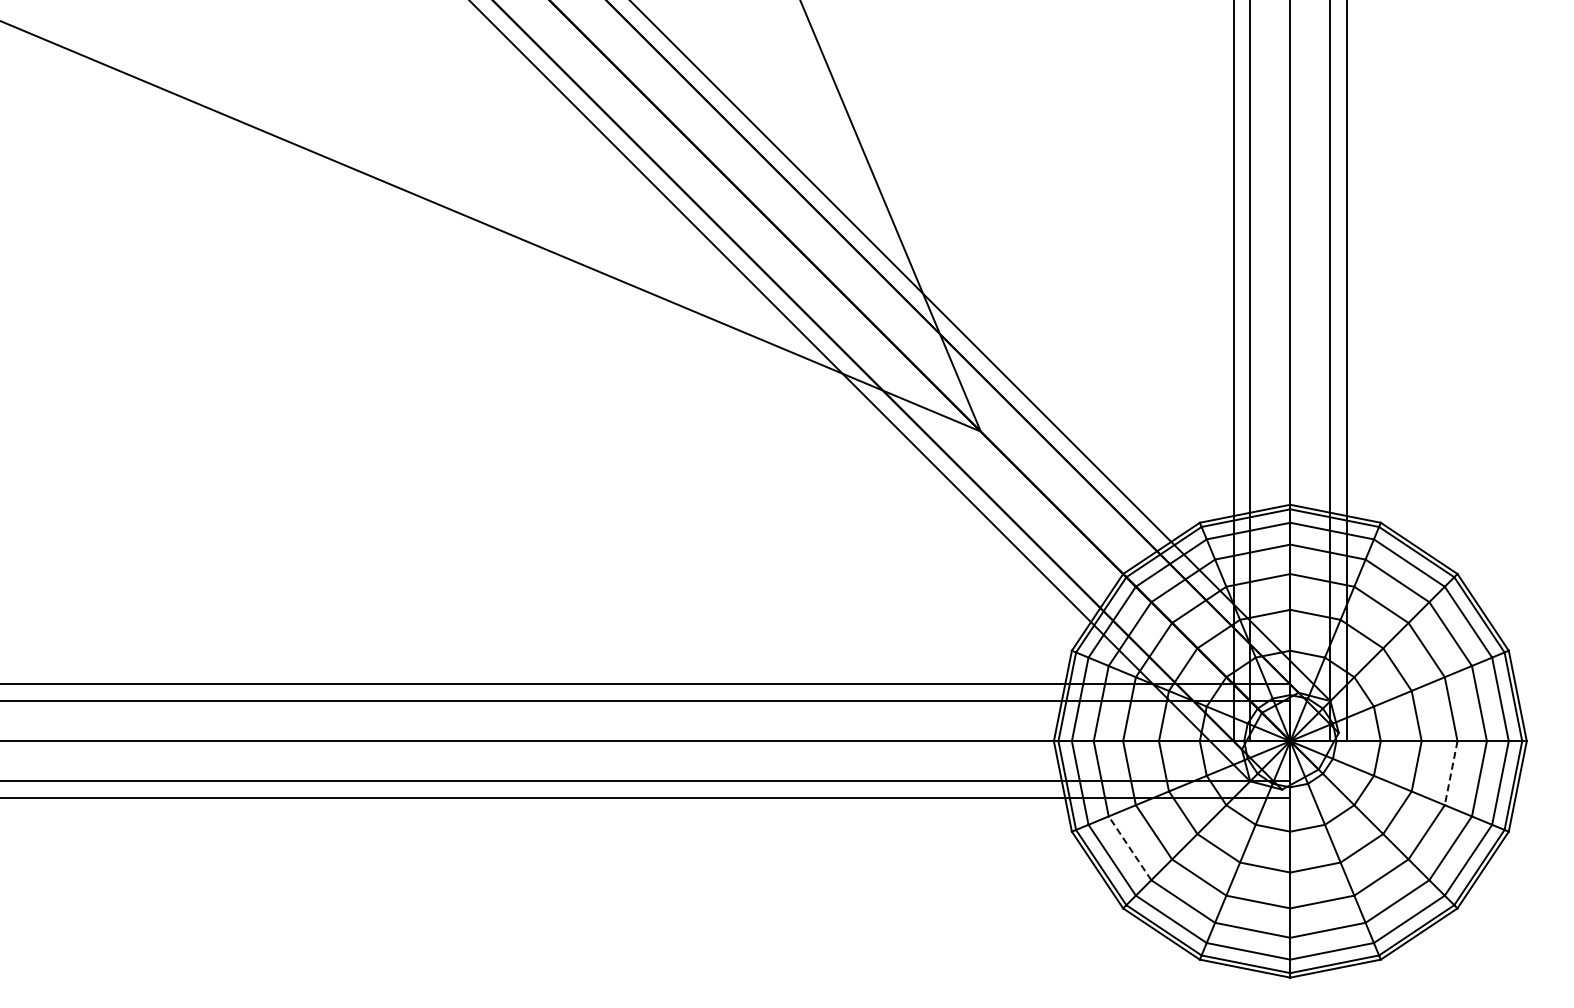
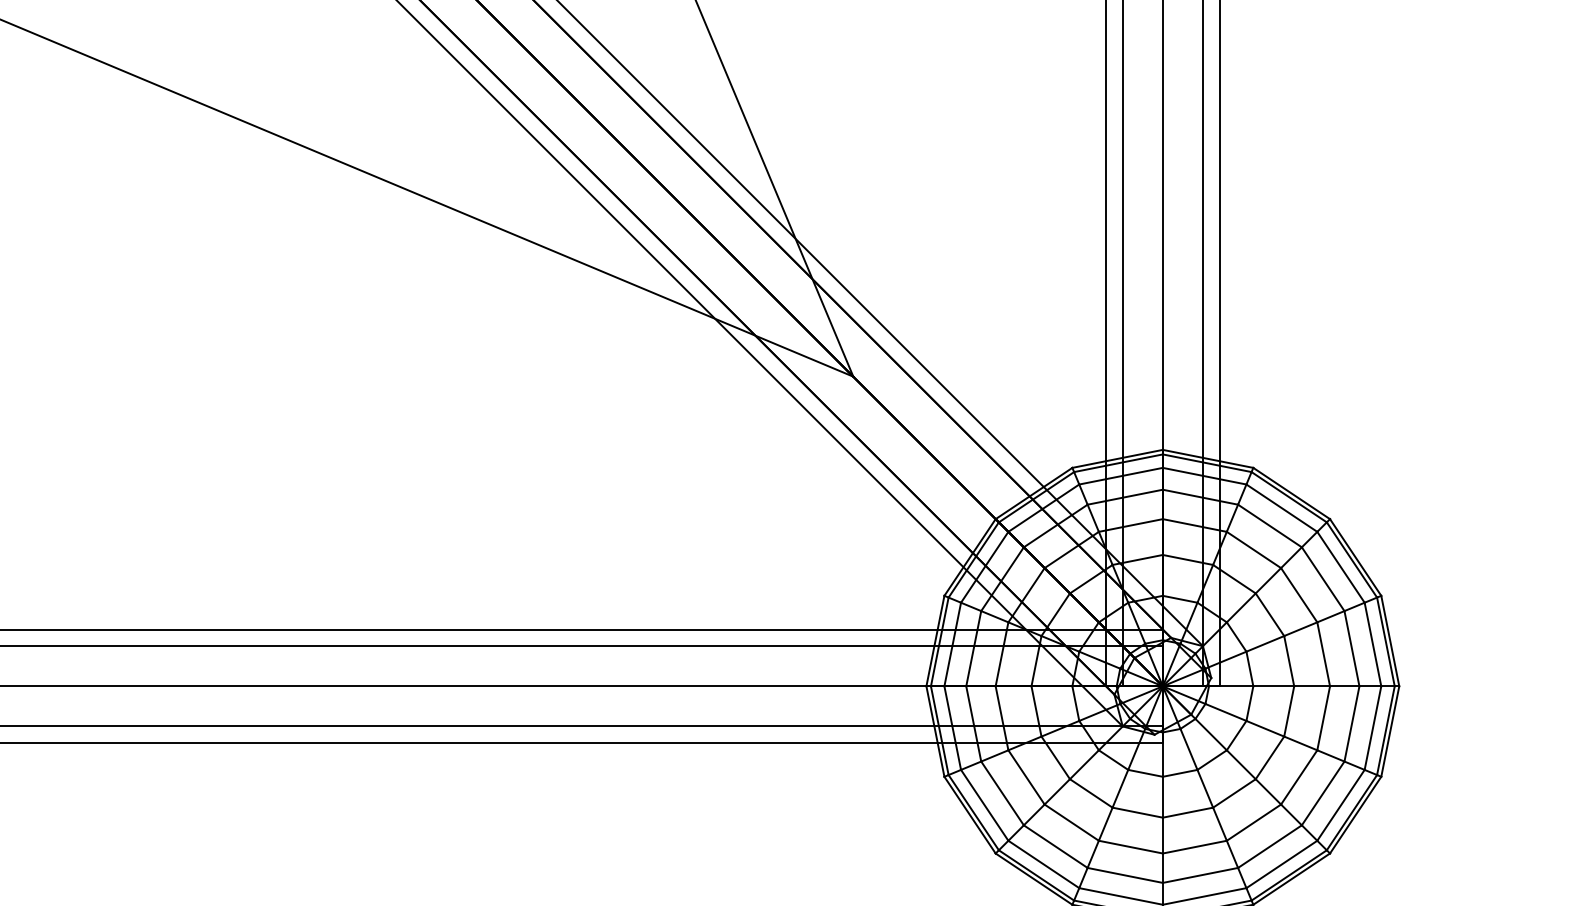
line: (1451, 773) -> (1324, 718), dashed -> solid
line: (1129, 847) -> (1002, 792), dashed -> solid

